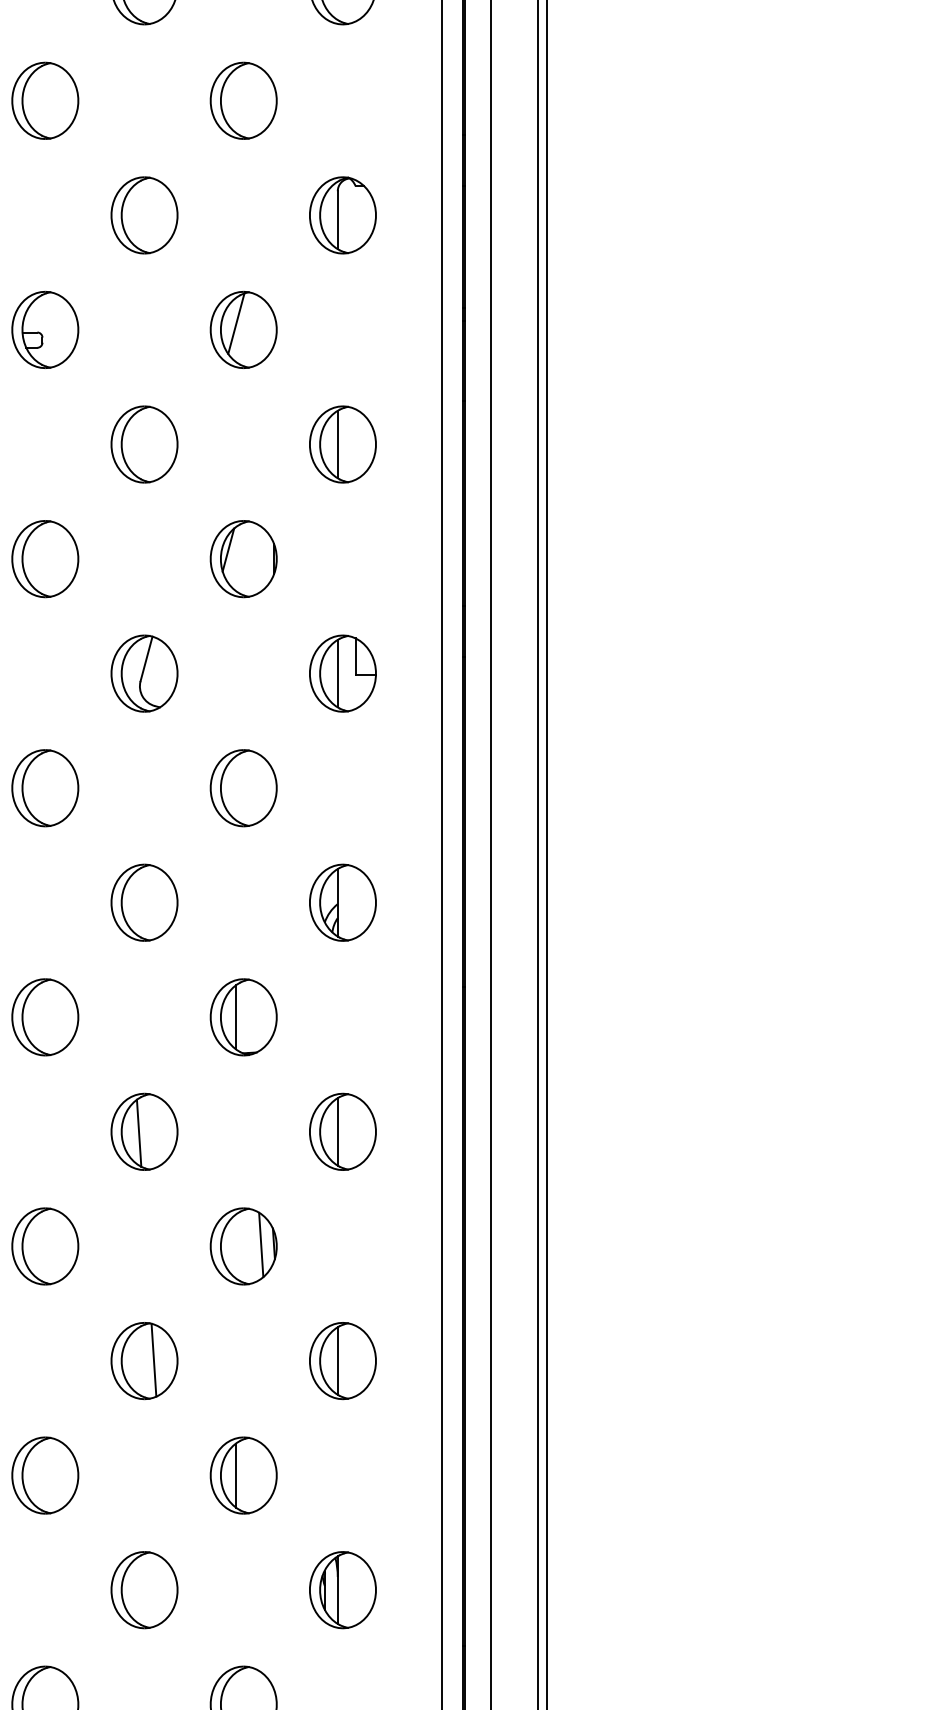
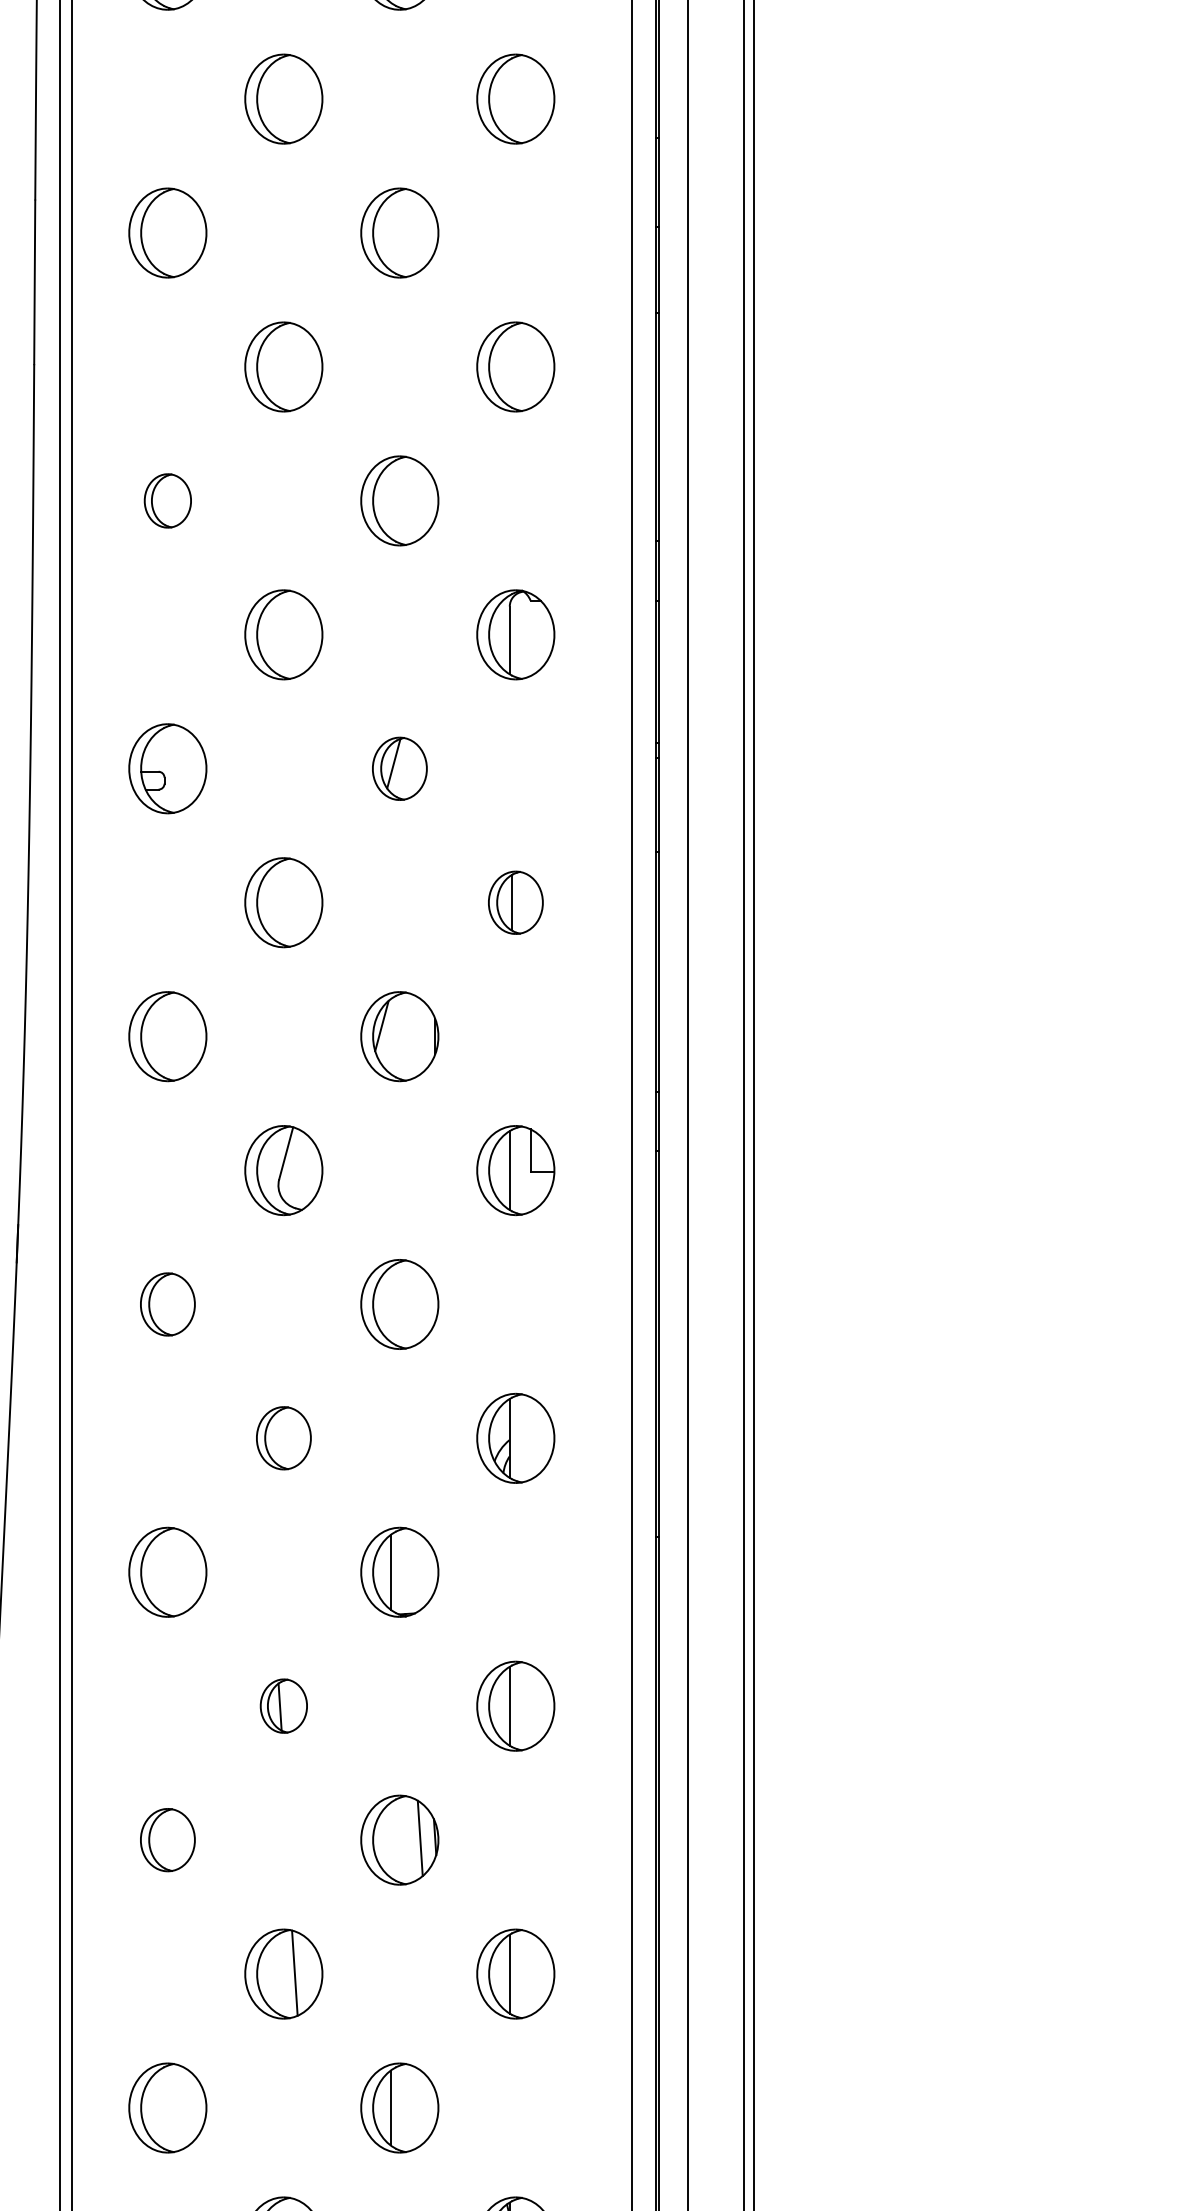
part: (45, 100) -> (167, 500), size x0.6
part: (243, 329) -> (399, 768), size x0.7
part: (342, 444) -> (515, 902), size x0.7
part: (45, 788) -> (167, 1304), size x0.7
part: (144, 902) -> (283, 1437), size x0.7
part: (144, 1131) -> (283, 1705), size x0.6
part: (45, 1245) -> (167, 1839), size x0.7

